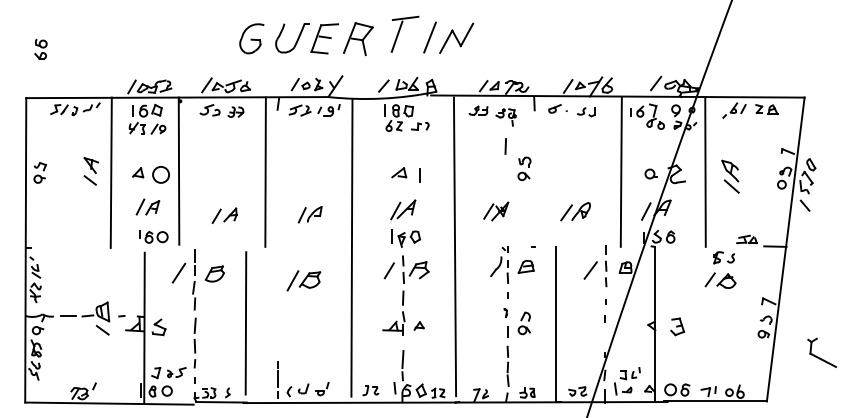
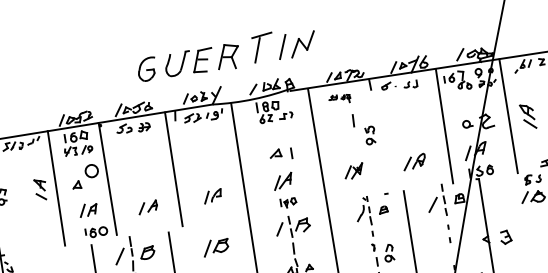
part: (492, 115) -> (339, 98), size x0.6
circle: (160, 174) -> (91, 170), moved
part: (405, 238) -> (288, 202), size x0.7
part: (525, 266) -> (382, 209), size x0.7

